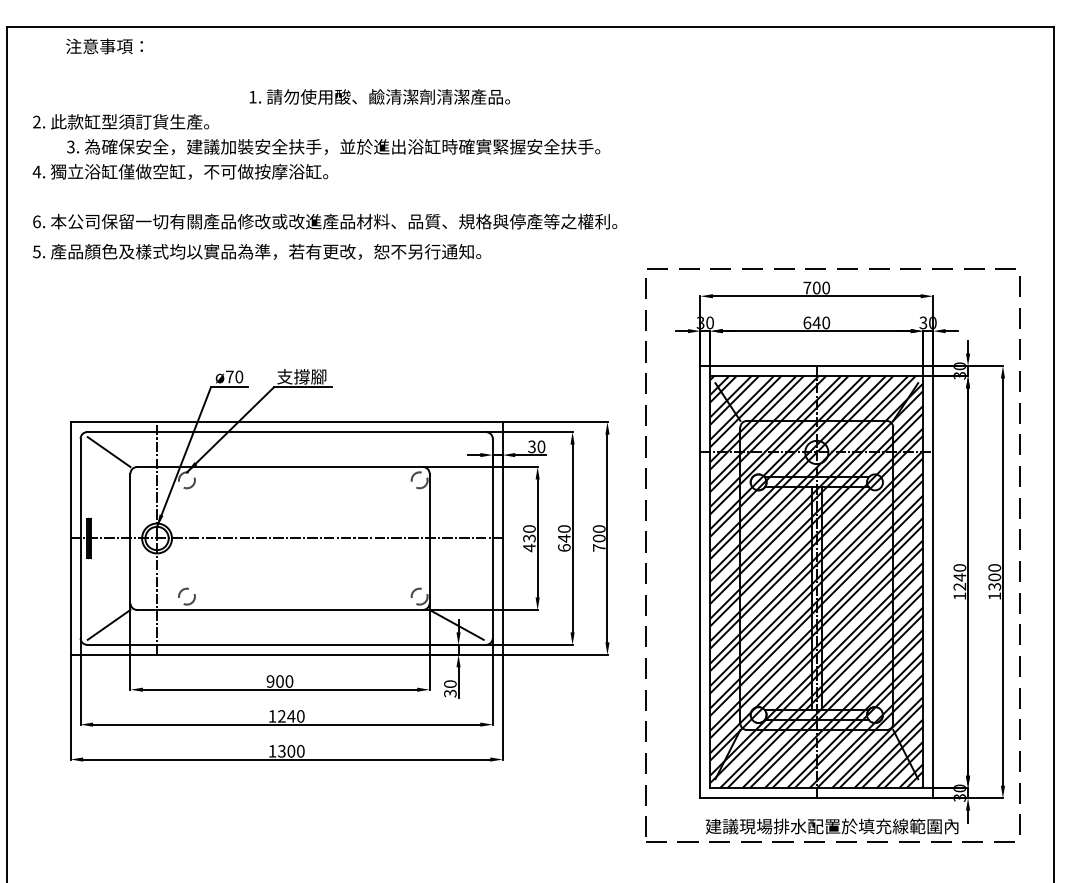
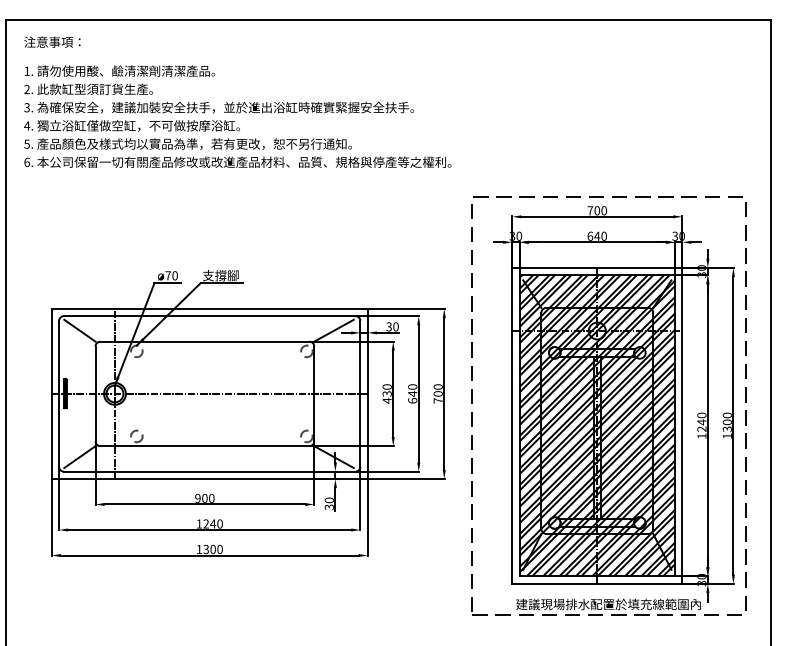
text: (104, 46) -> (52, 42), moved
text: (379, 96) -> (119, 70), moved
text: (333, 146) -> (219, 107), moved
text: (257, 251) -> (188, 143), moved
line: (456, 452) -> (333, 331), added

